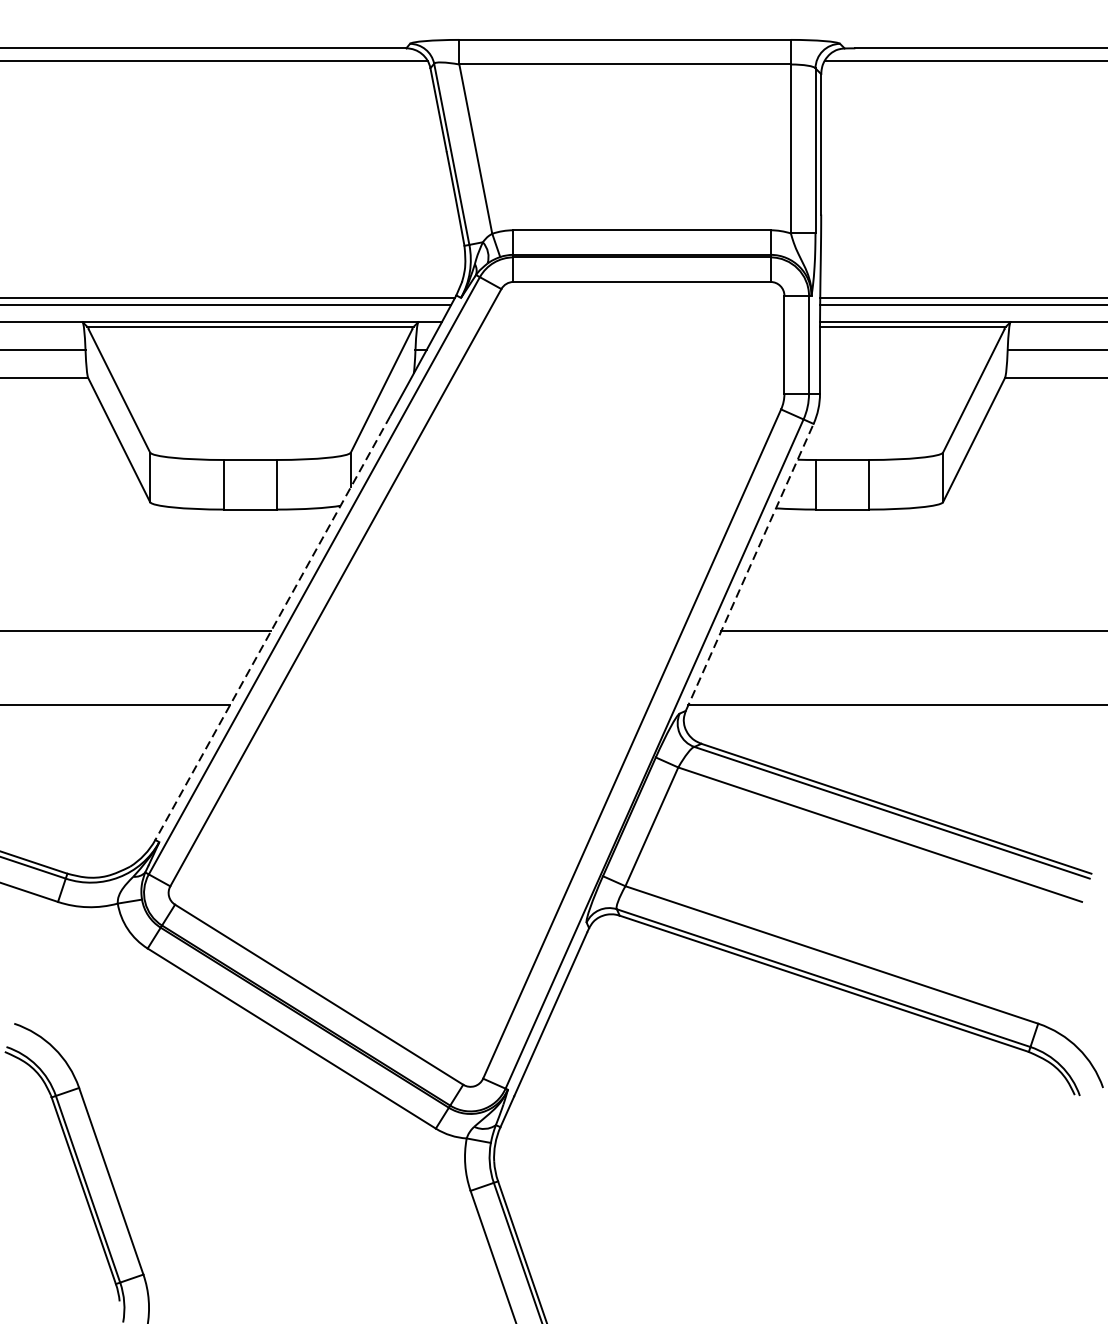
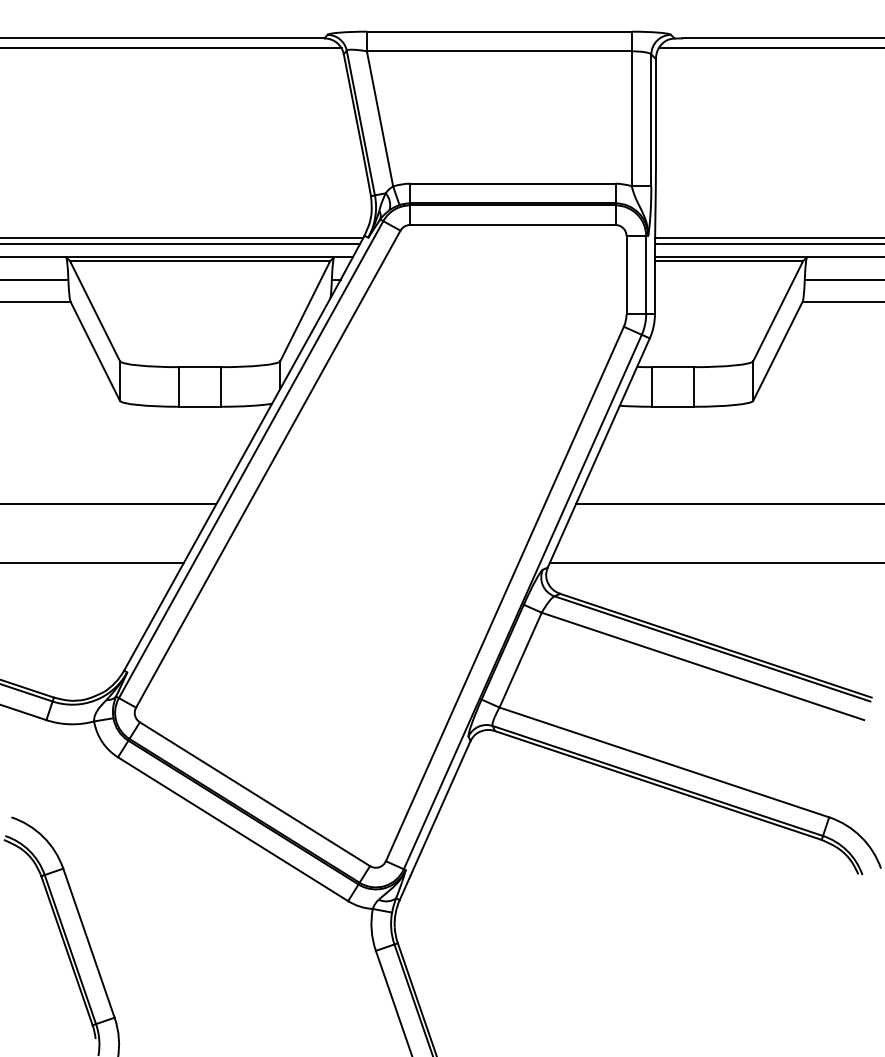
line: (750, 566) -> (599, 452), dashed -> solid
line: (272, 628) -> (217, 501), dashed -> solid

